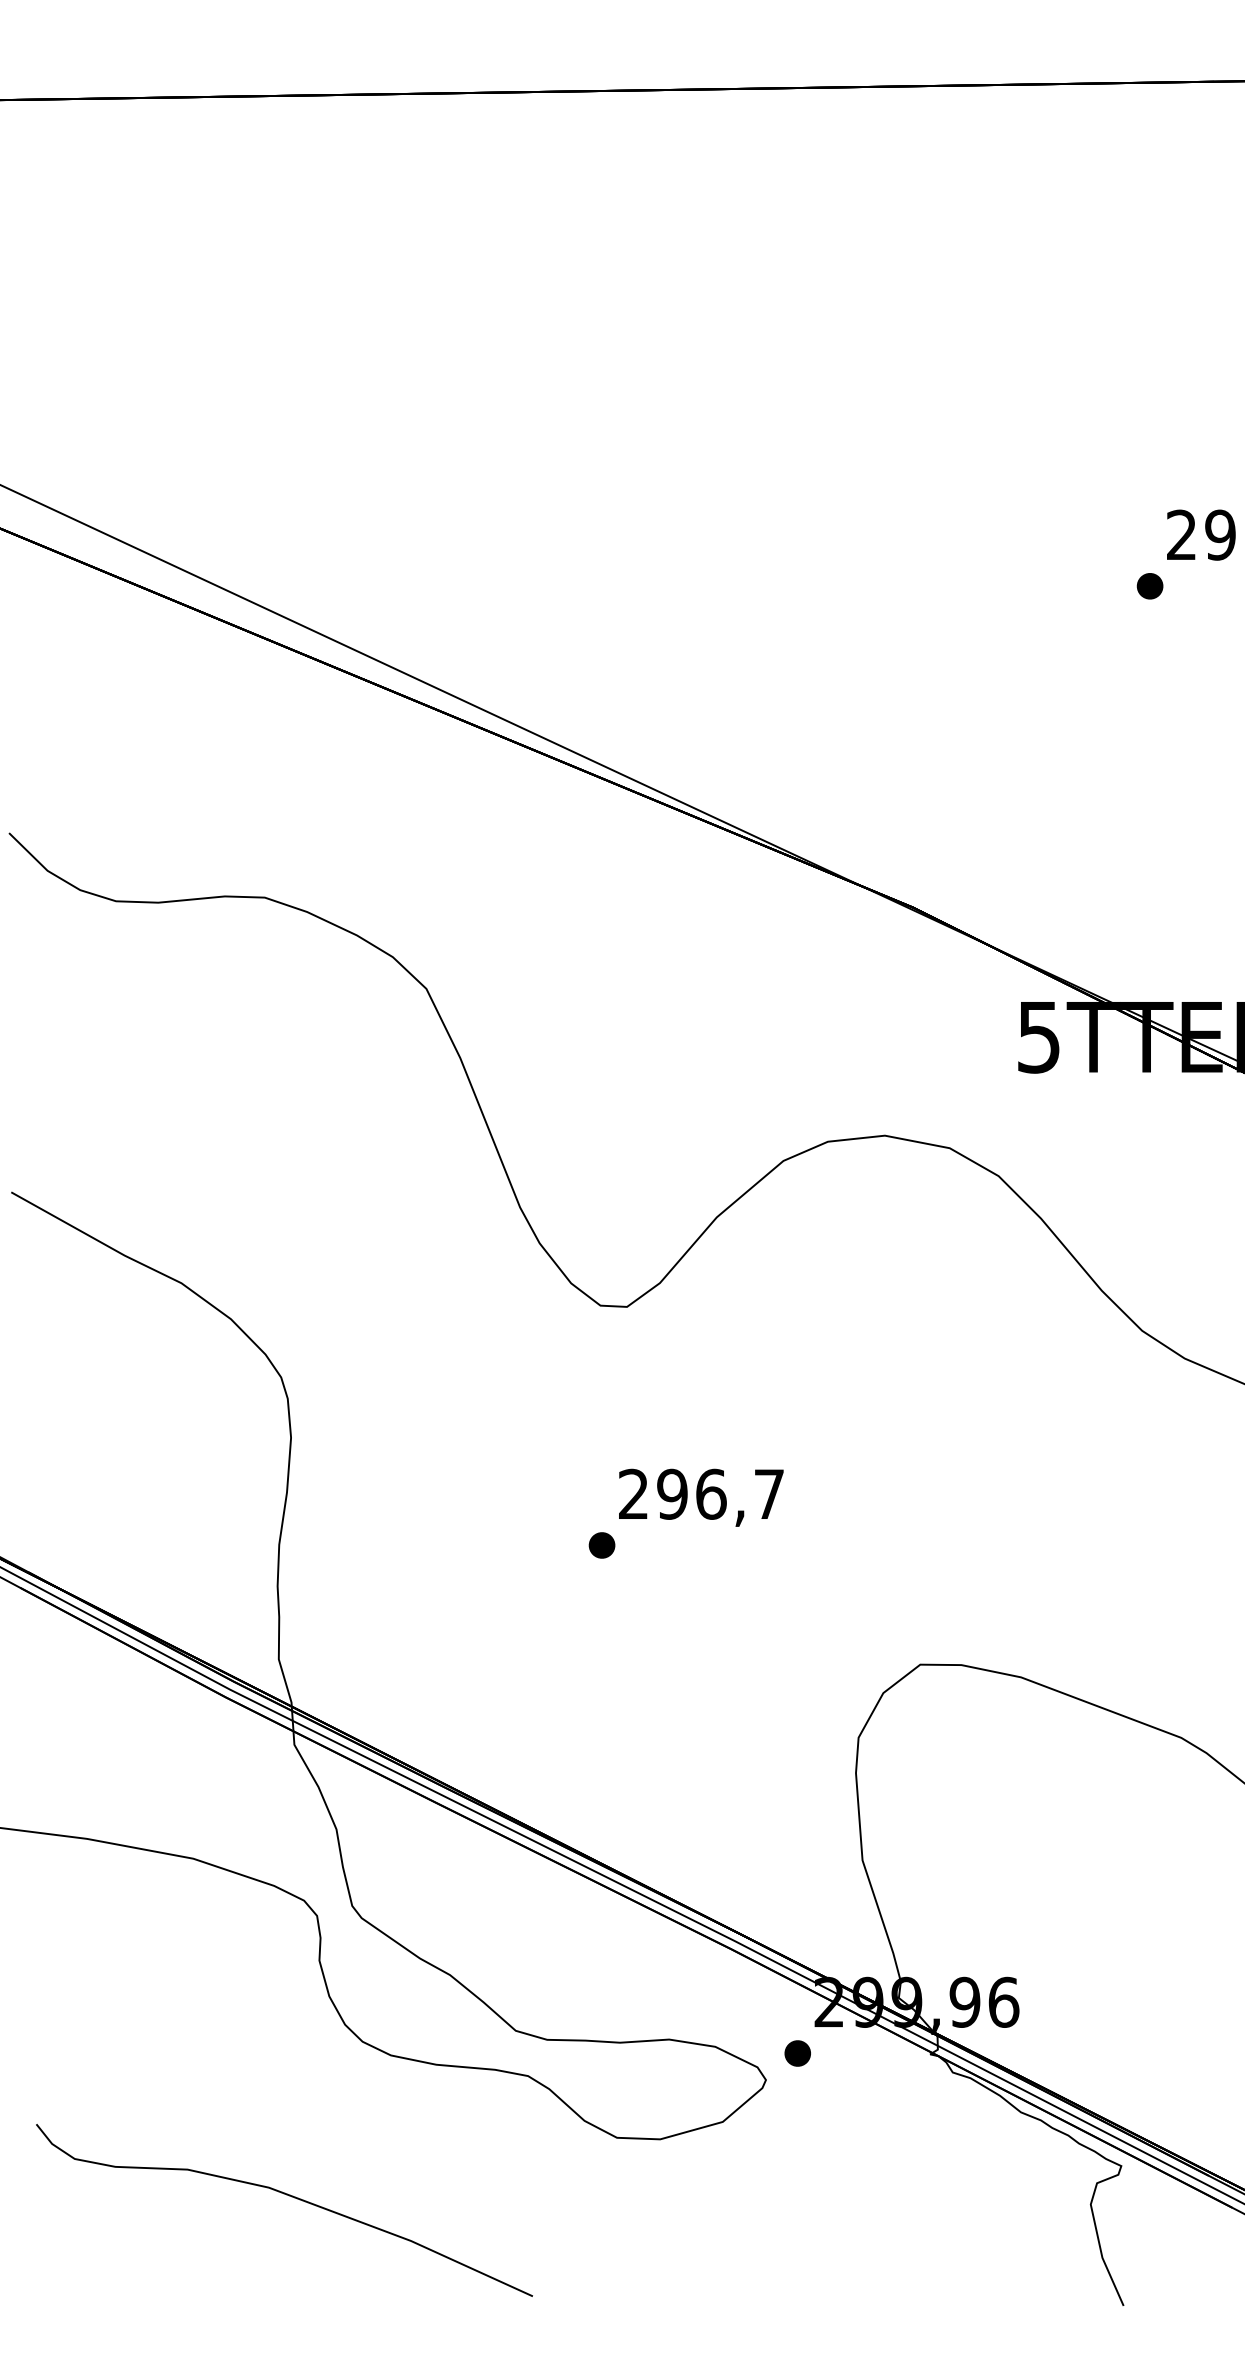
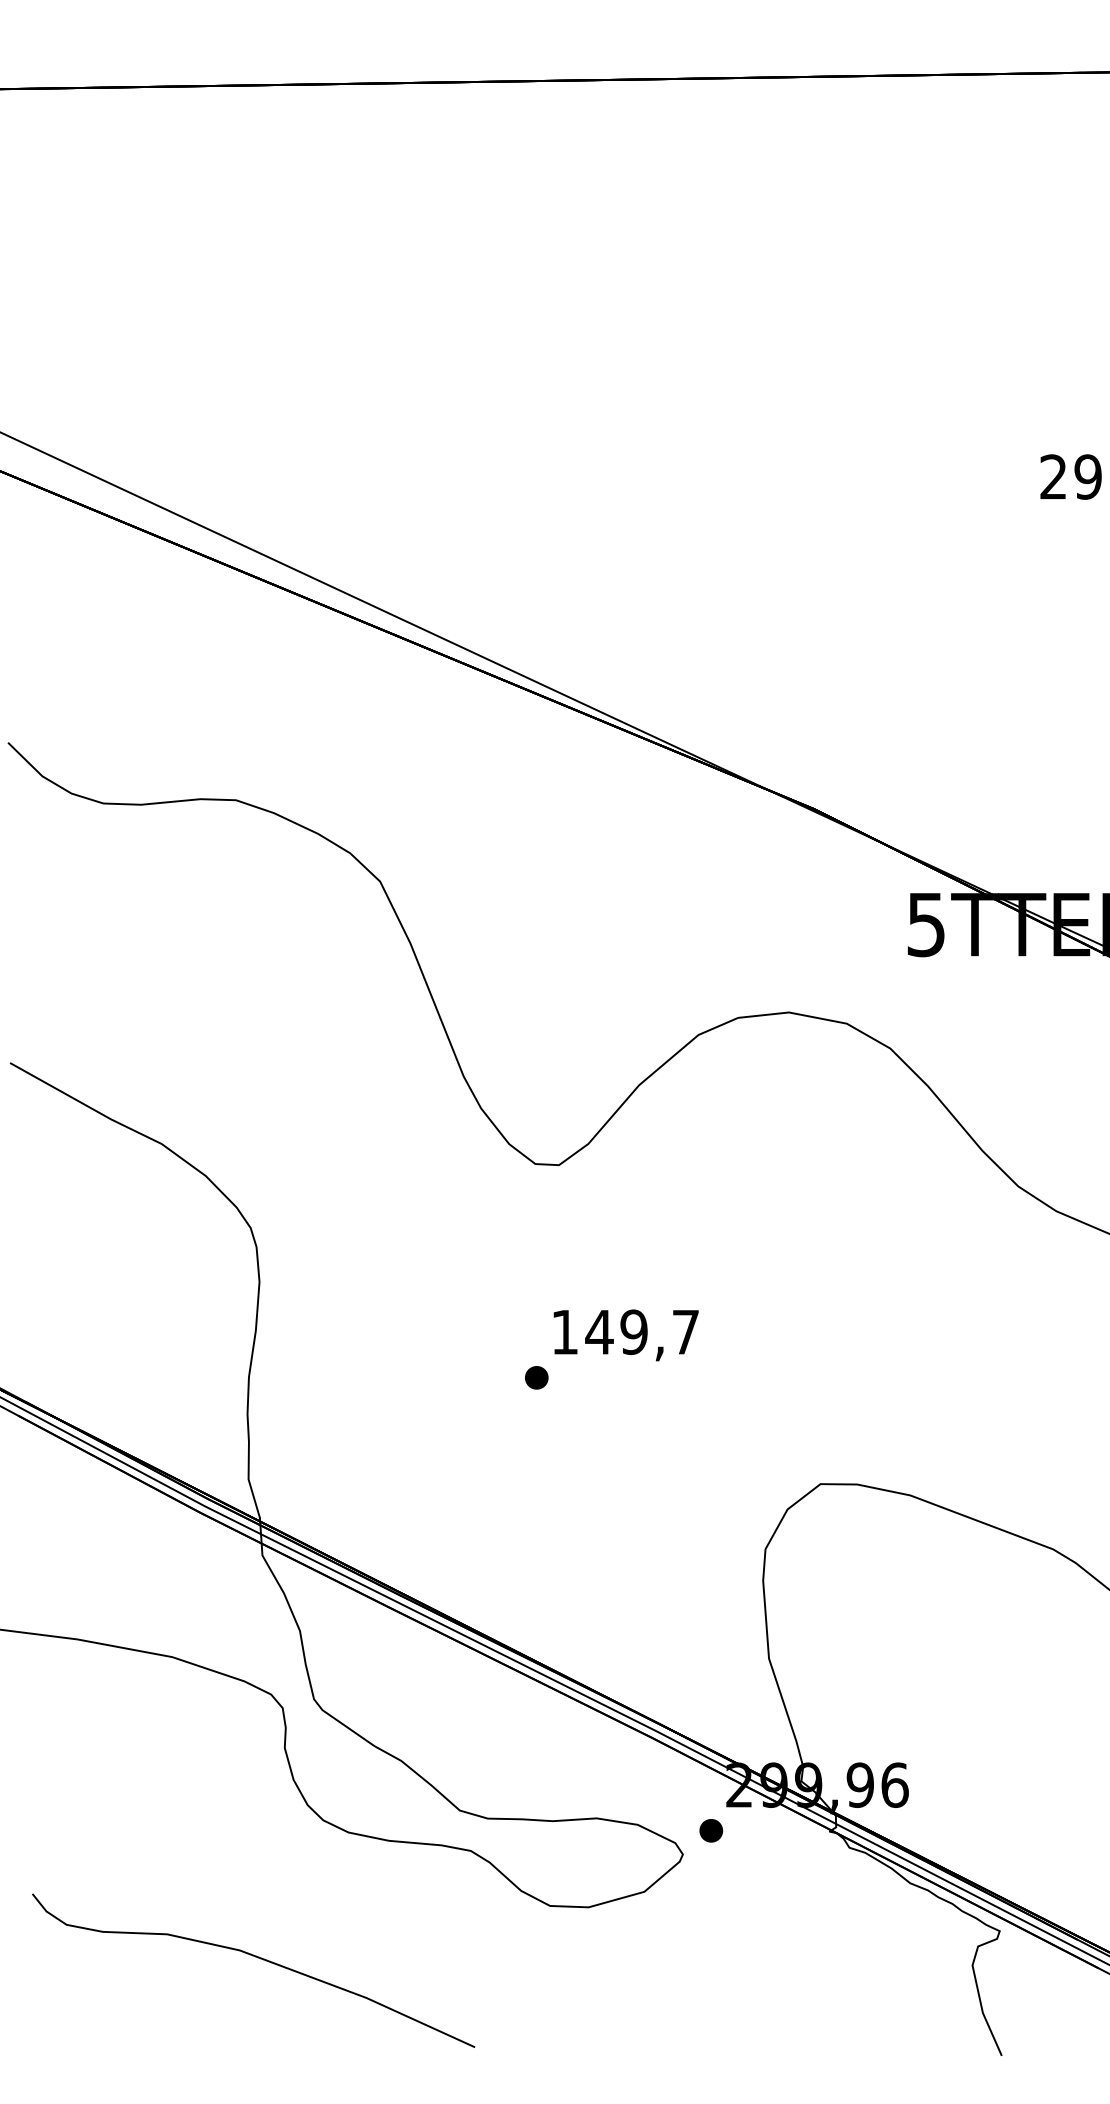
part: (1150, 586) -> (1025, 522), removed
text: (672, 1494) -> (599, 1332), 296,7 -> 149,7

